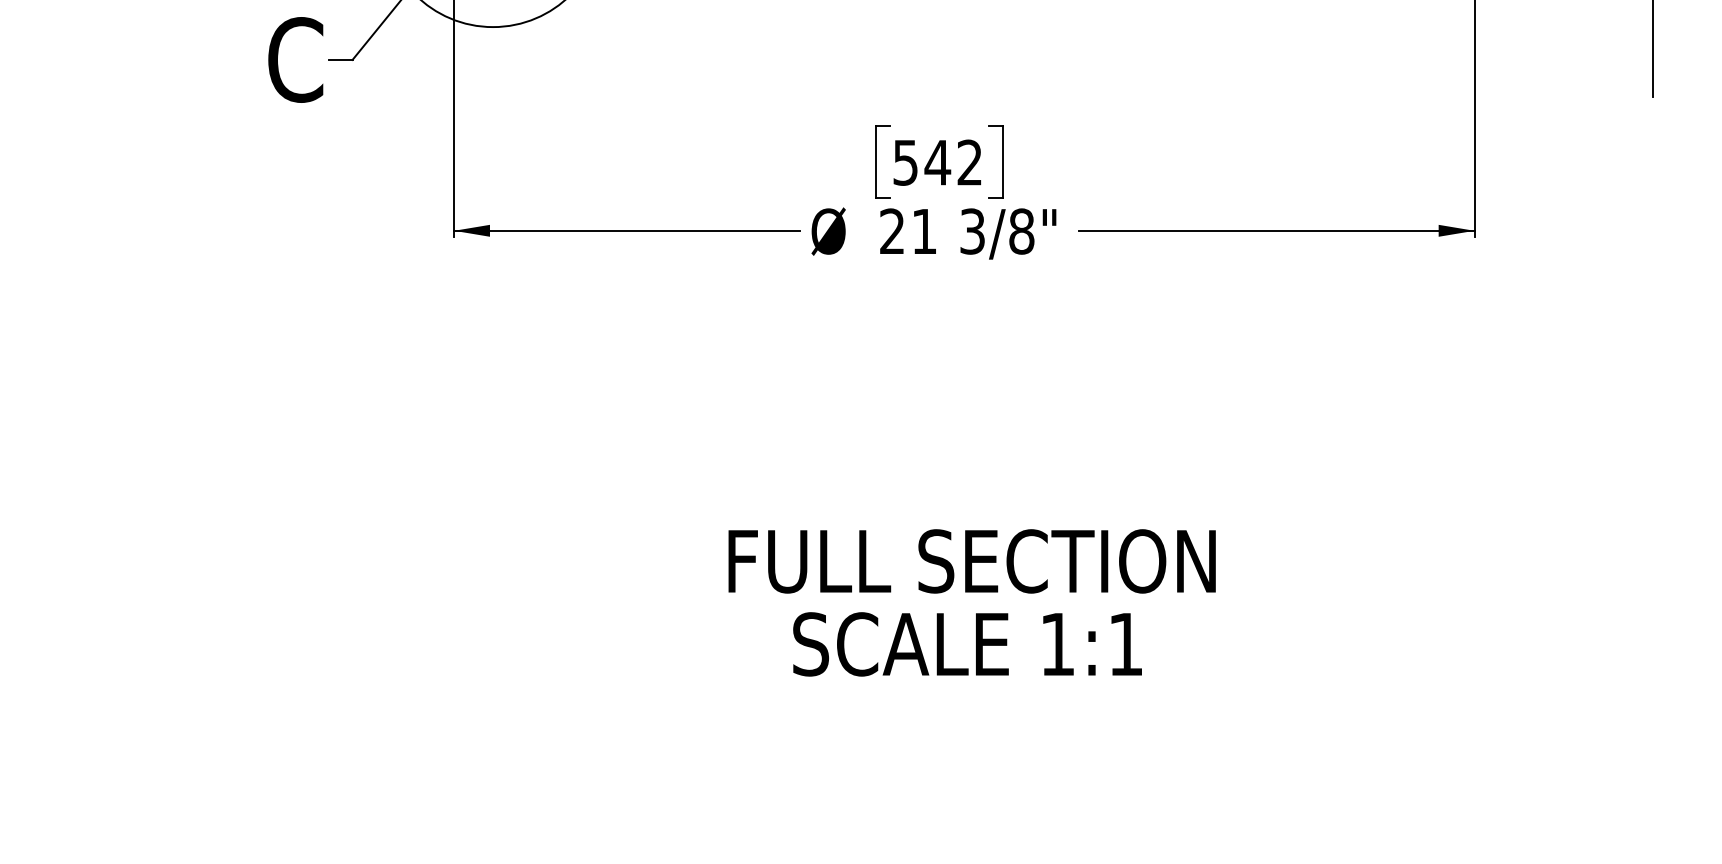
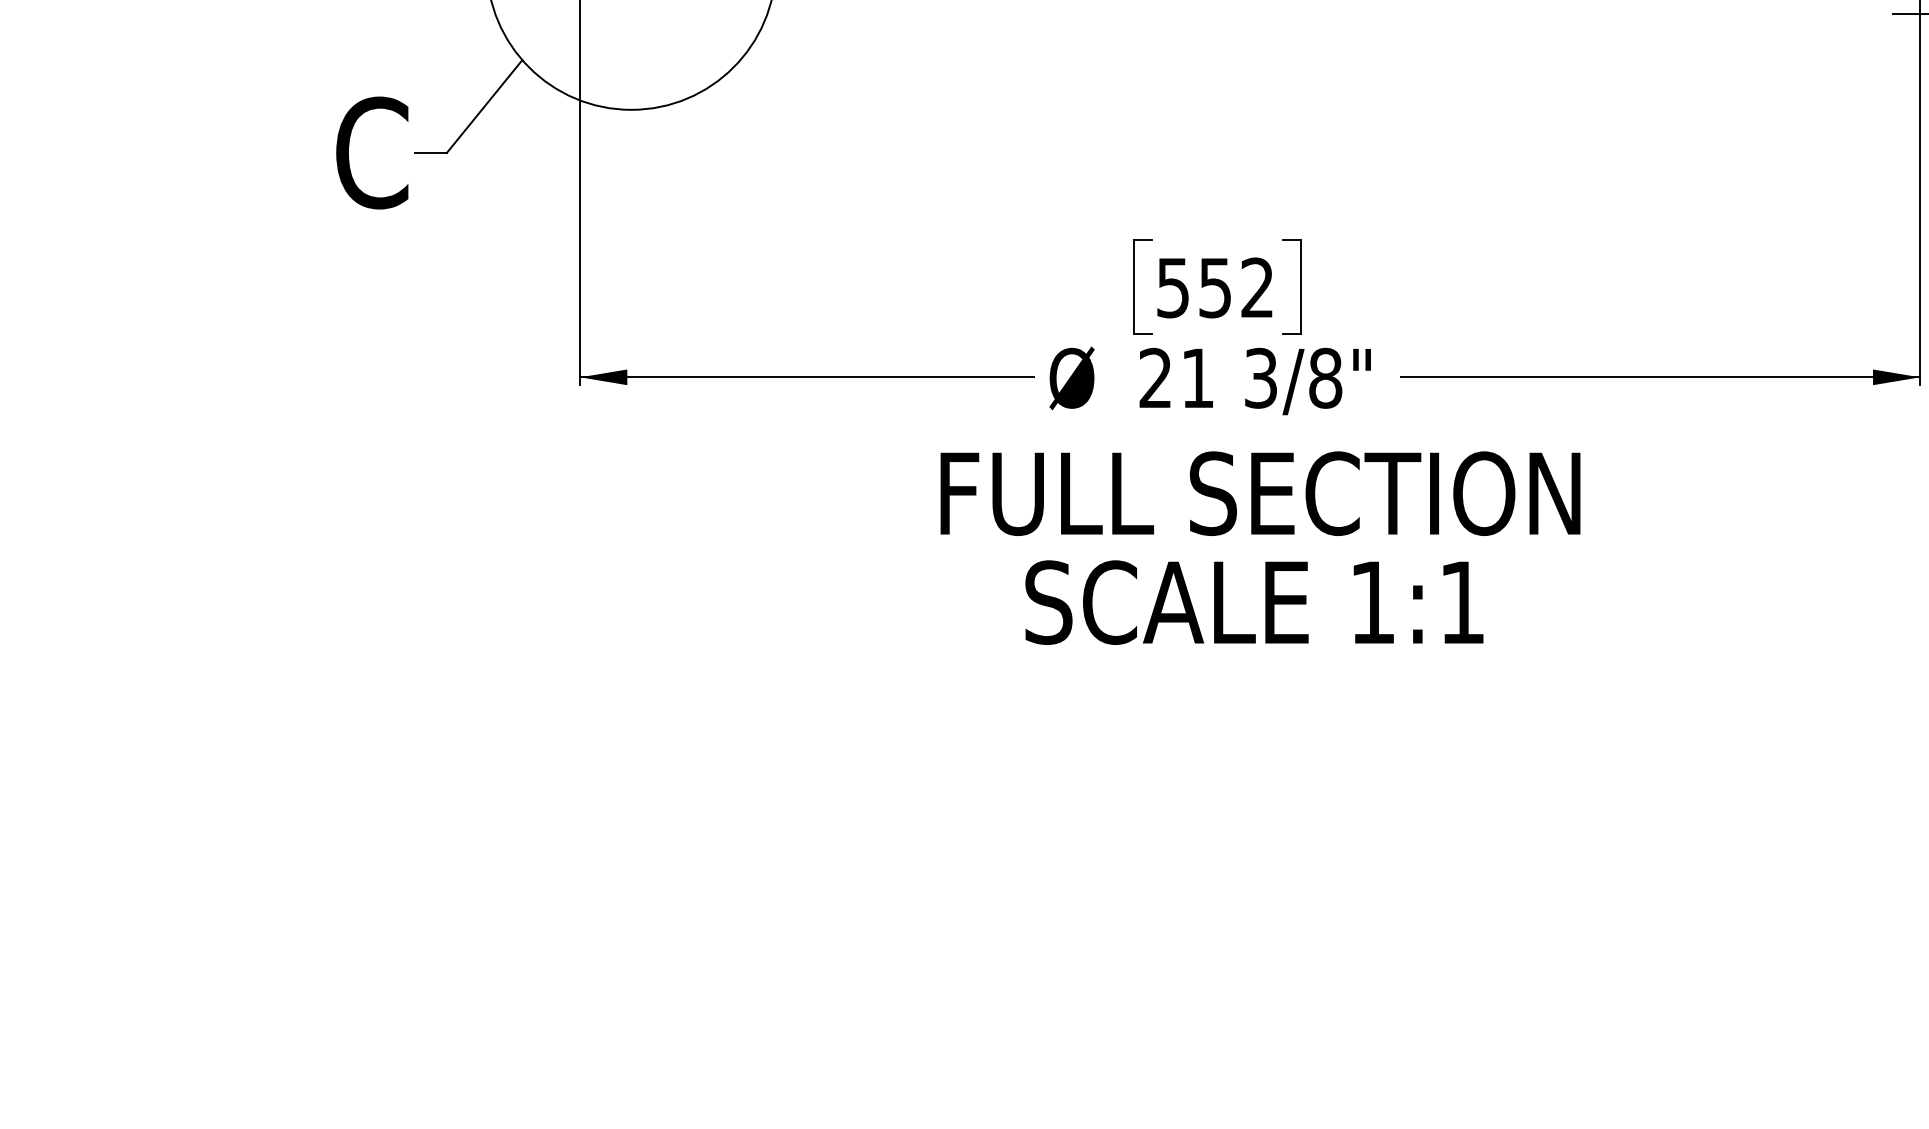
text: (937, 162) -> (1214, 287), 542 -> 552
text: (971, 602) -> (1259, 547), moved

